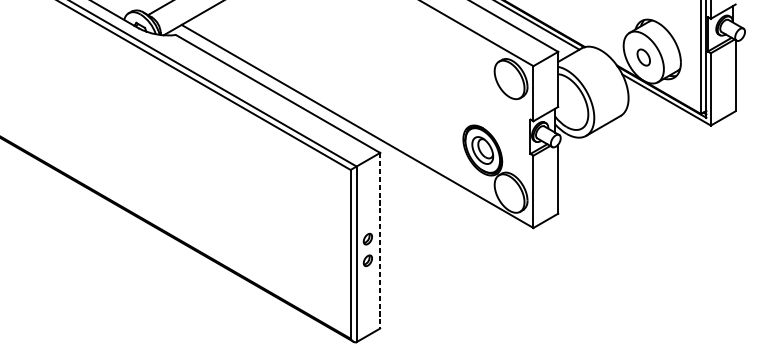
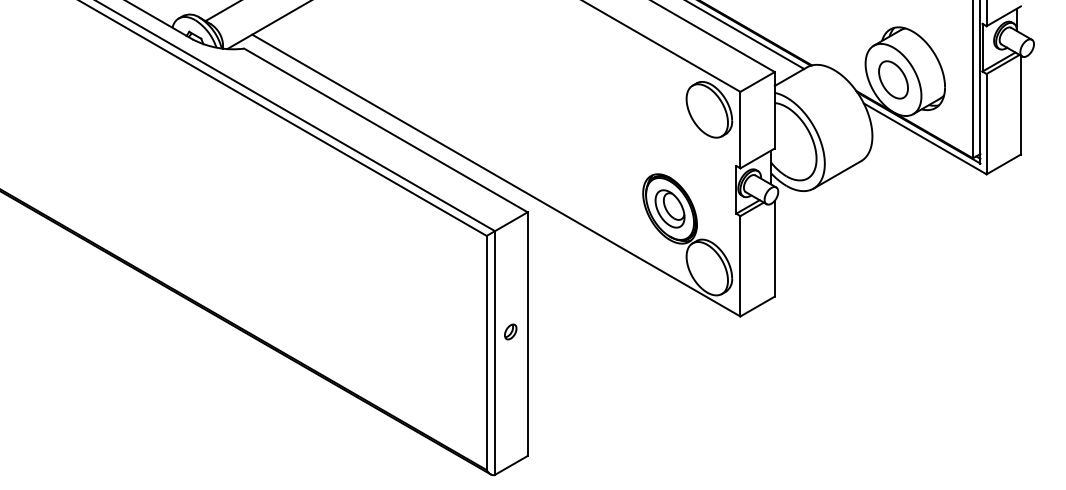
part: (643, 57) -> (893, 79), size x1.67
line: (380, 240) -> (527, 334), dashed -> solid
part: (367, 260) -> (510, 361), removed

